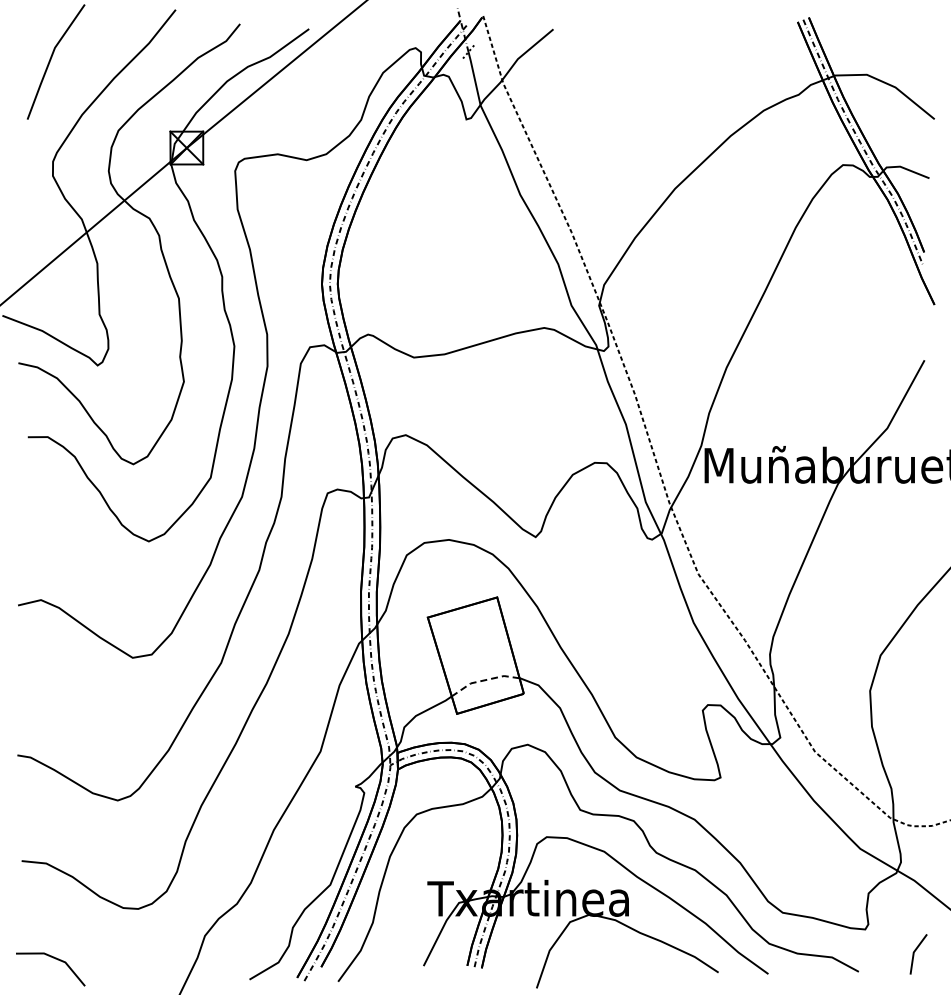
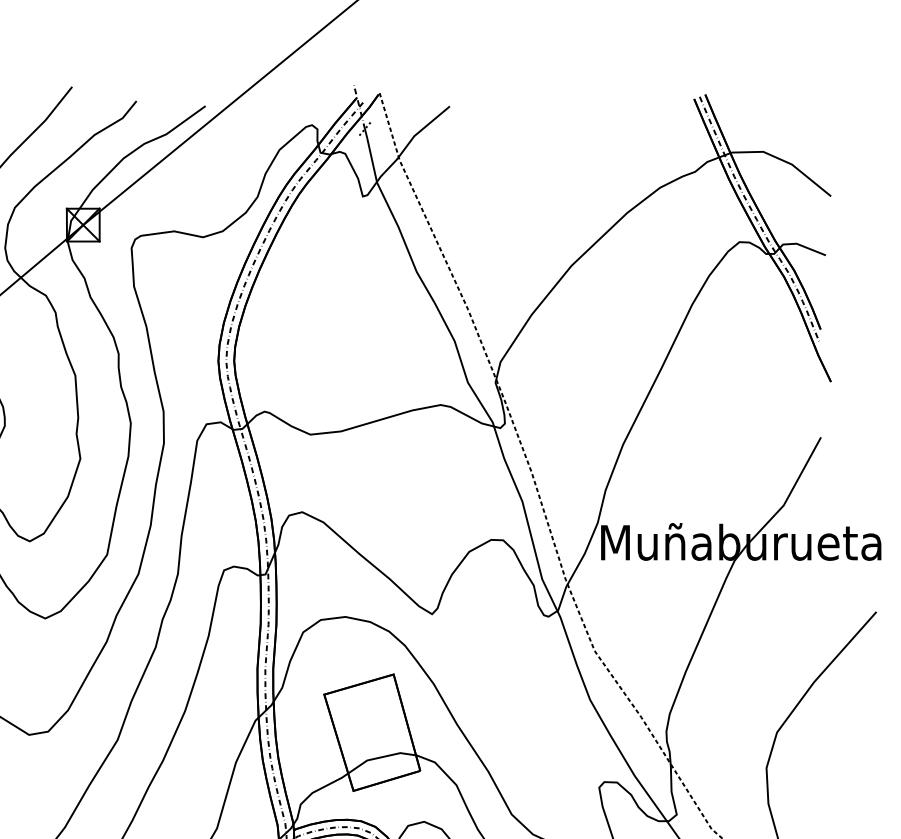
line: (483, 680) -> (379, 757), dashed -> solid

